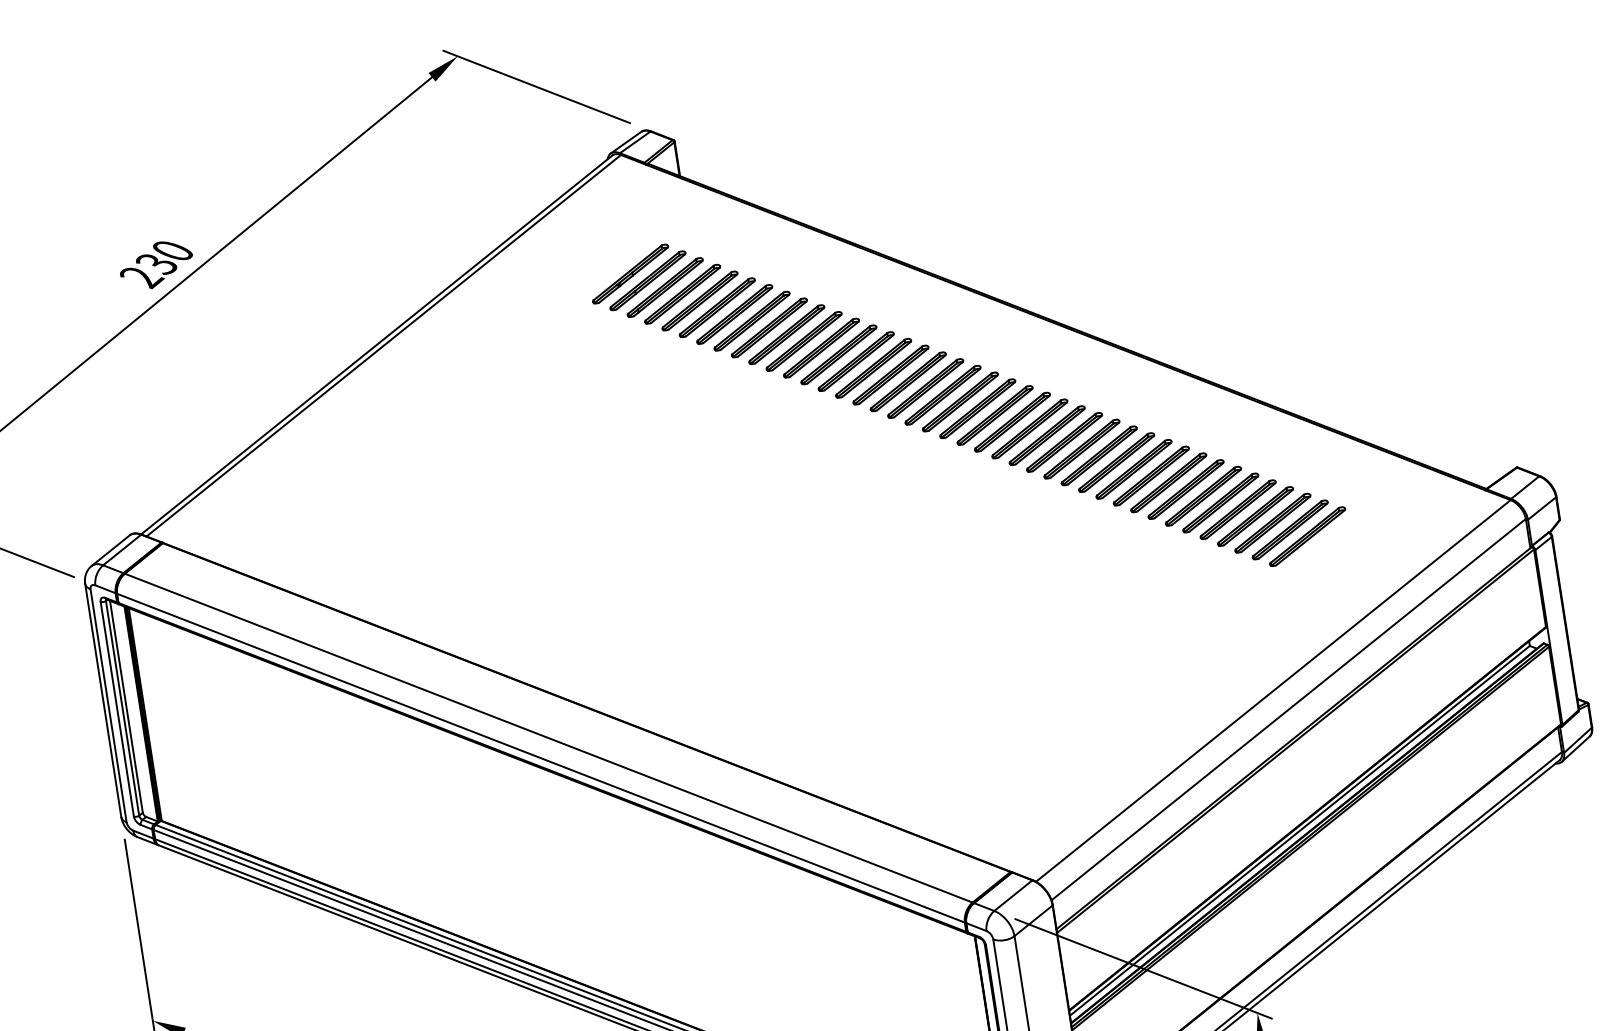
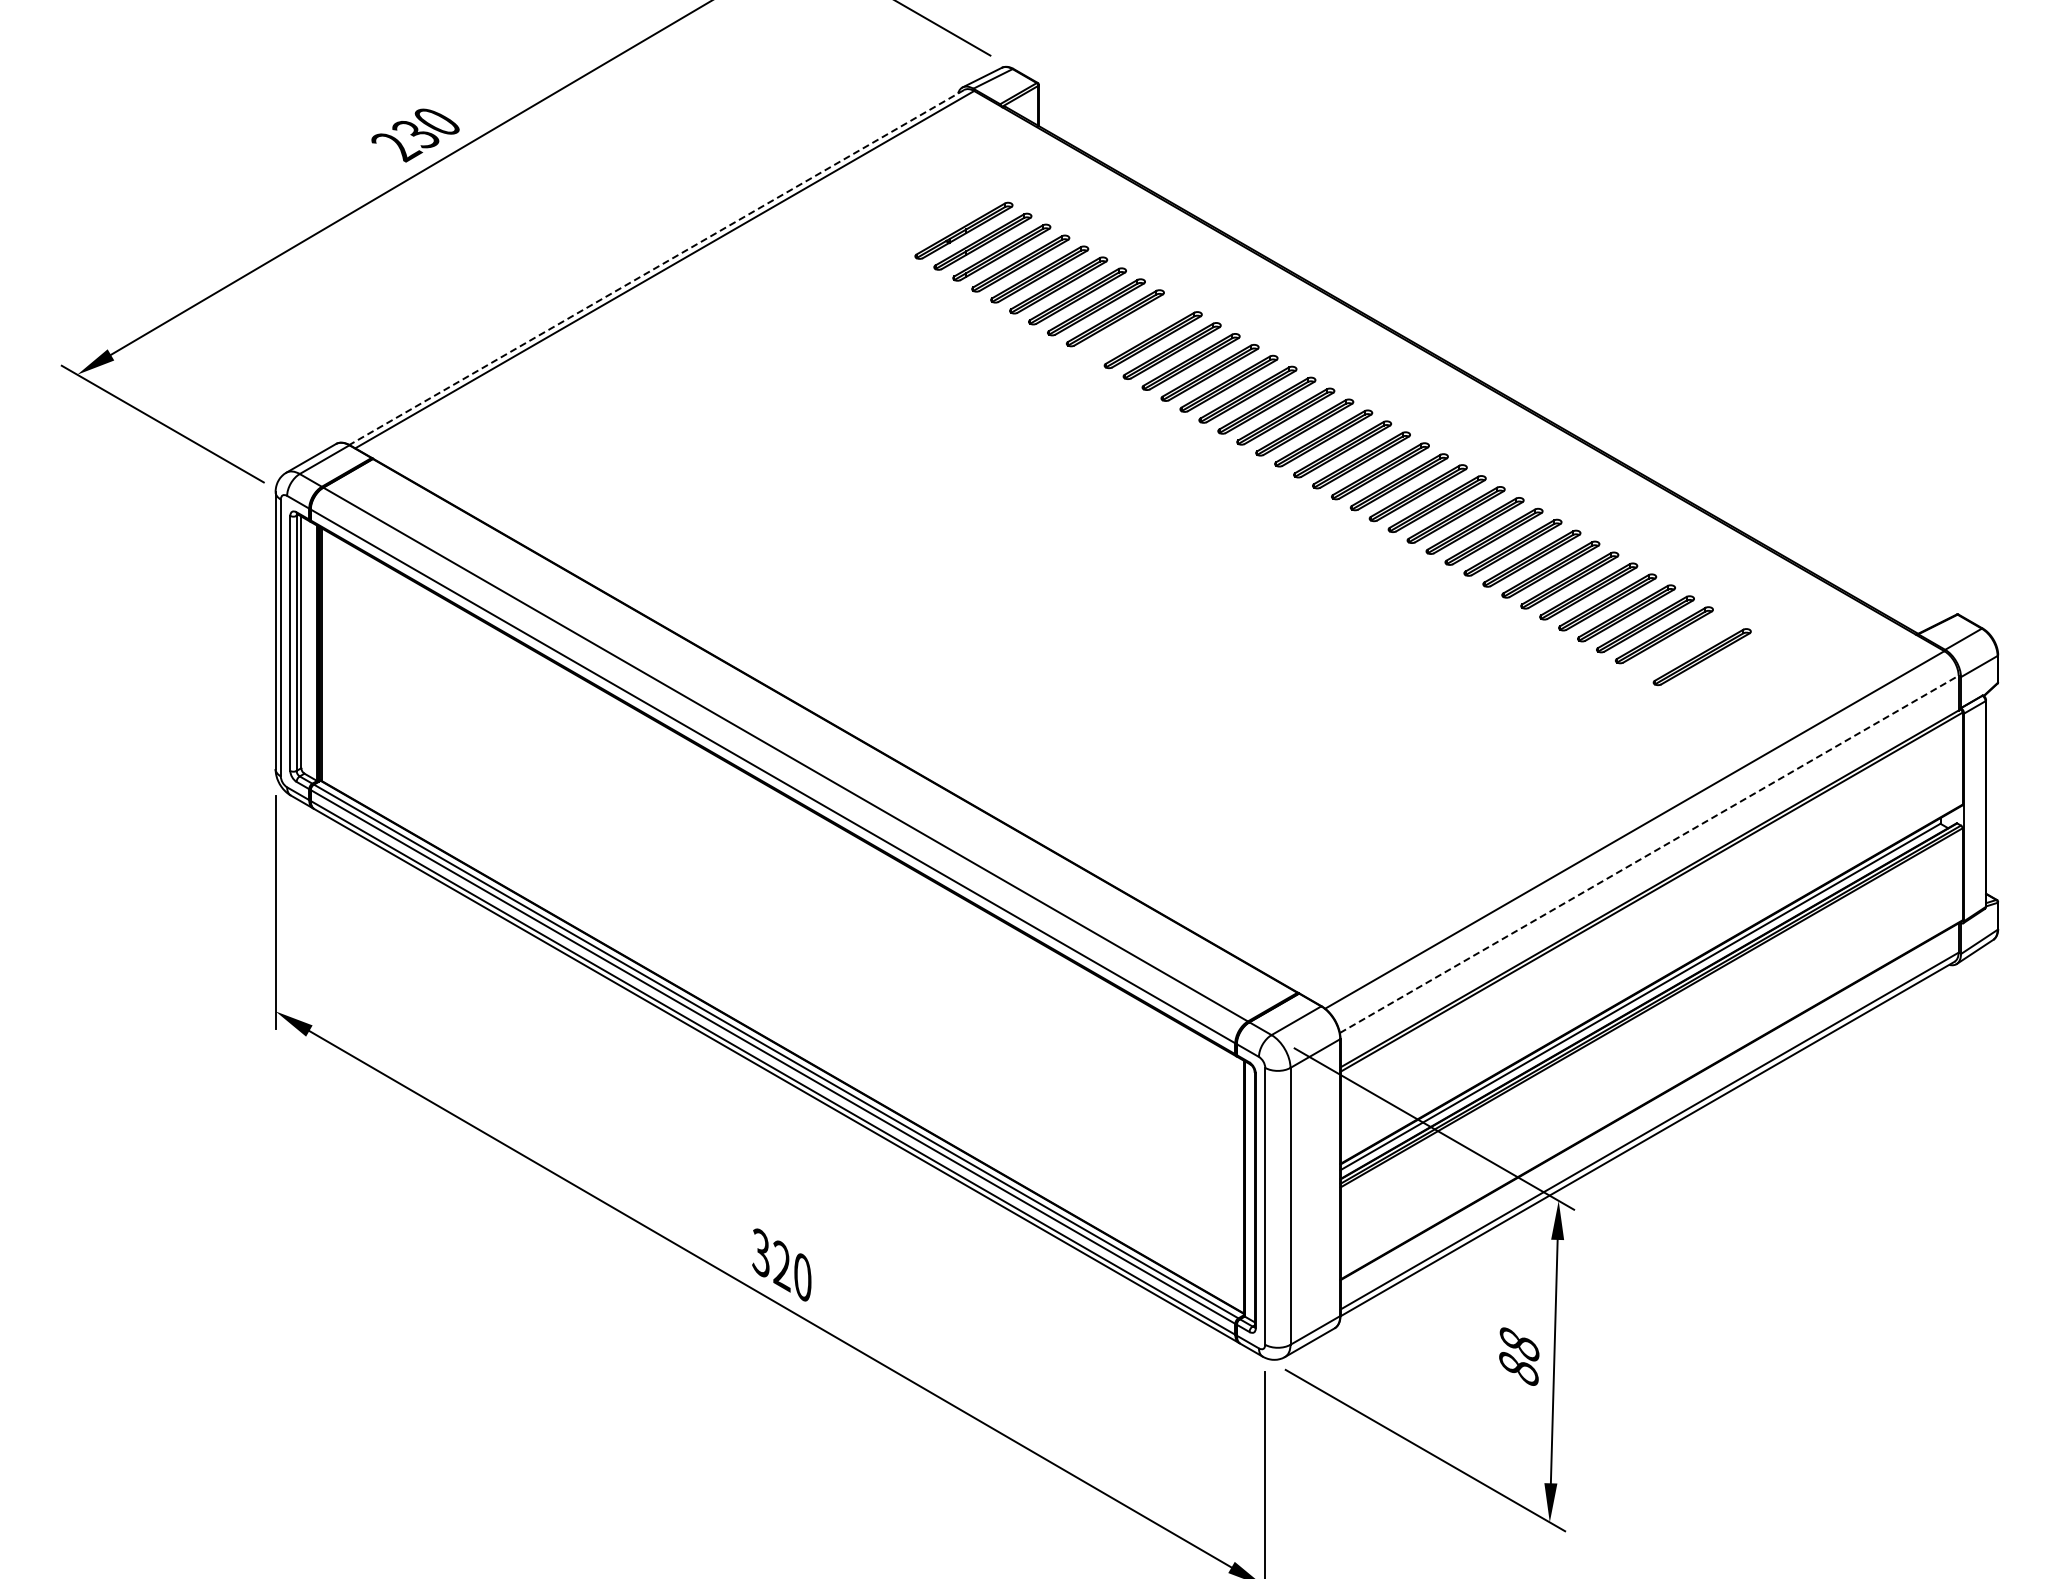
part: (786, 335) -> (1133, 329), removed
line: (376, 344) -> (656, 267), solid -> dashed
part: (1289, 530) -> (1682, 646), removed
line: (1288, 709) -> (1649, 854), solid -> dashed

